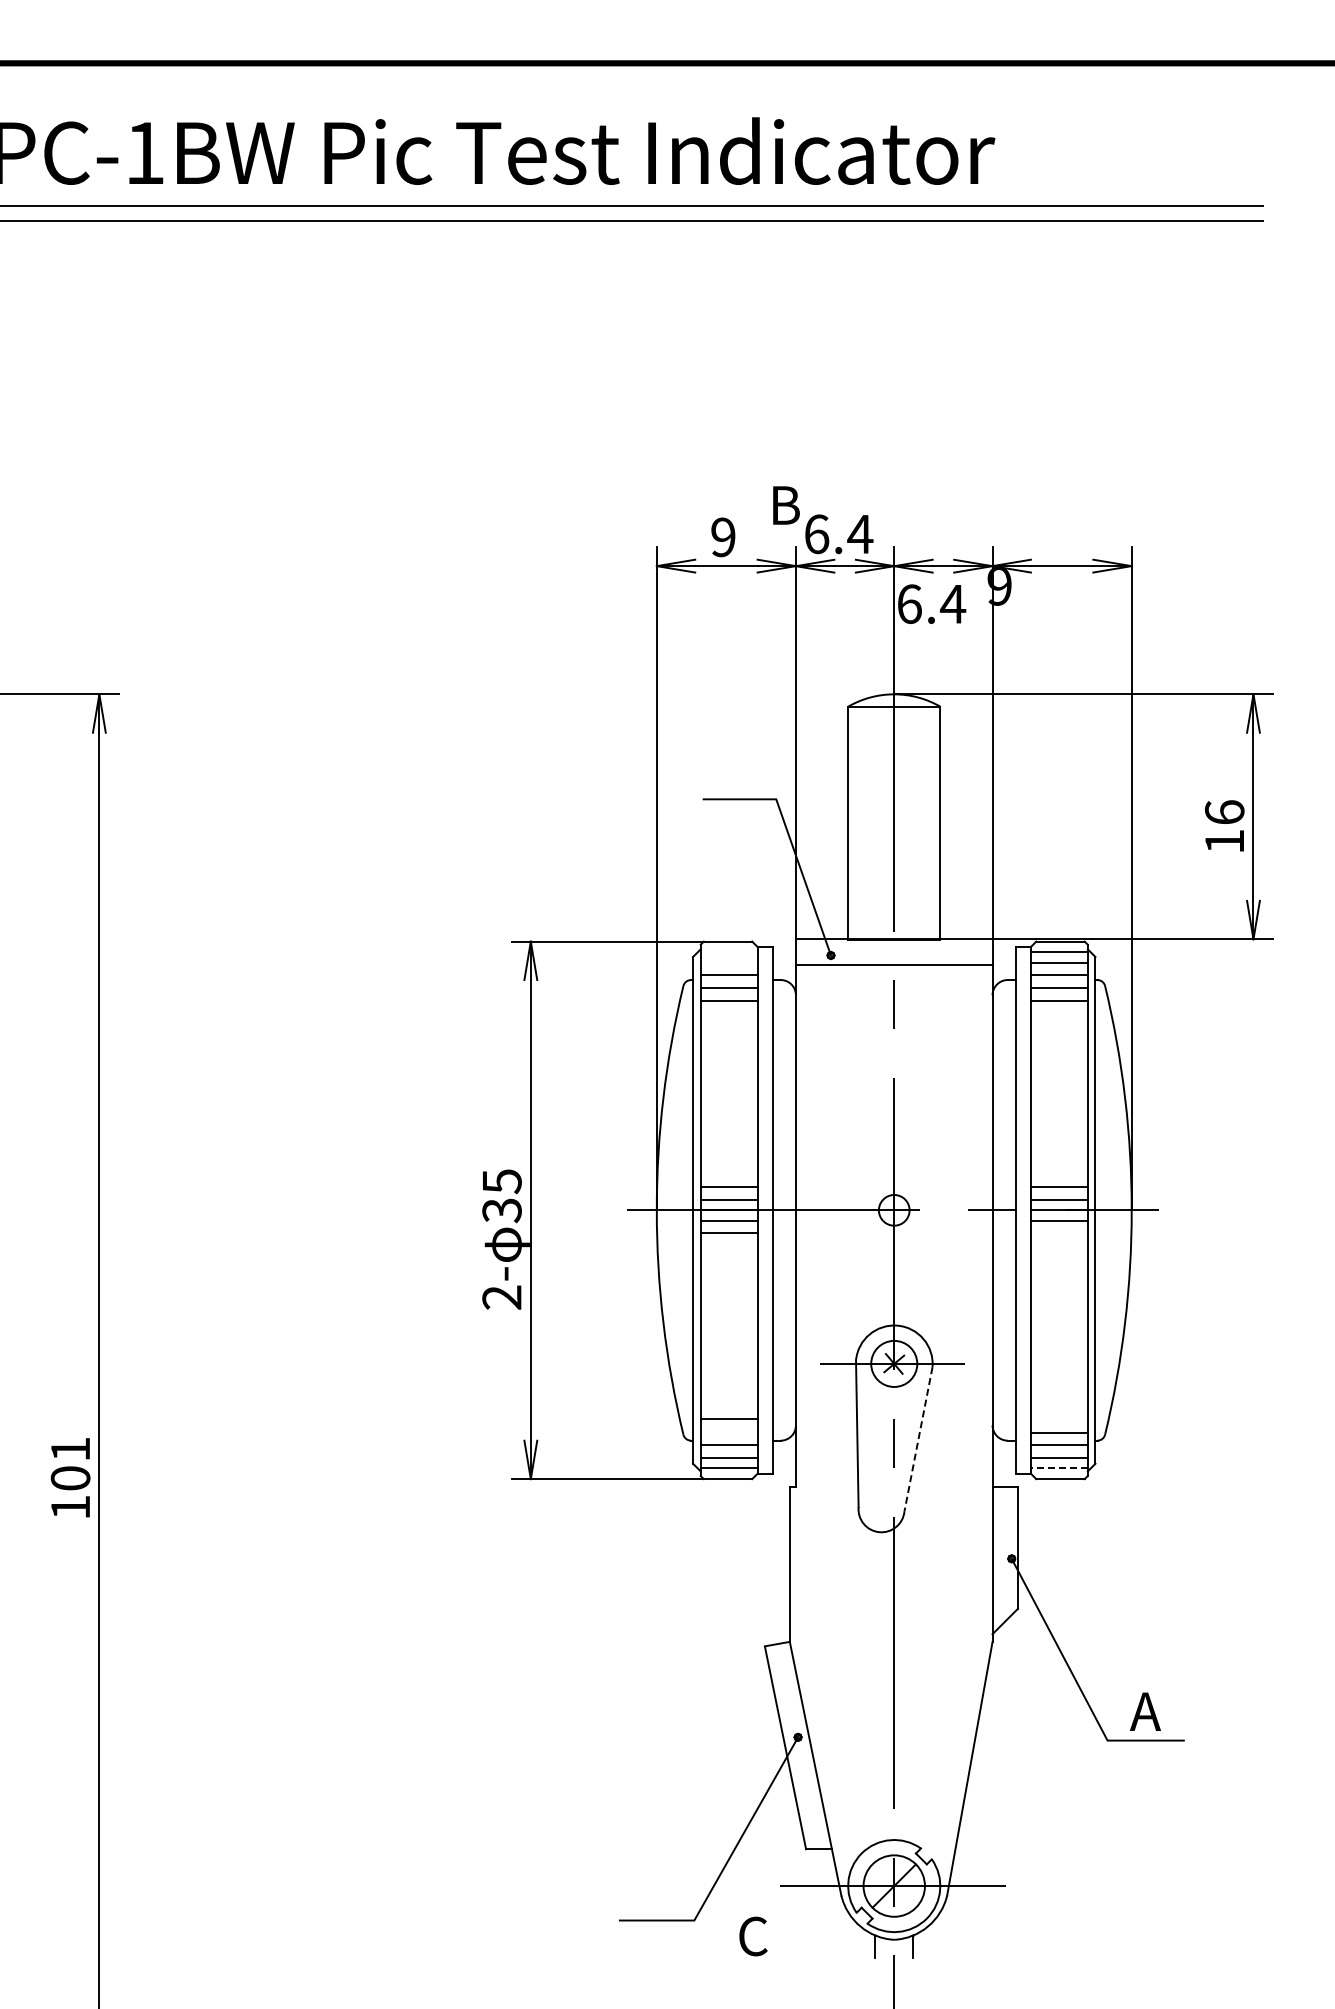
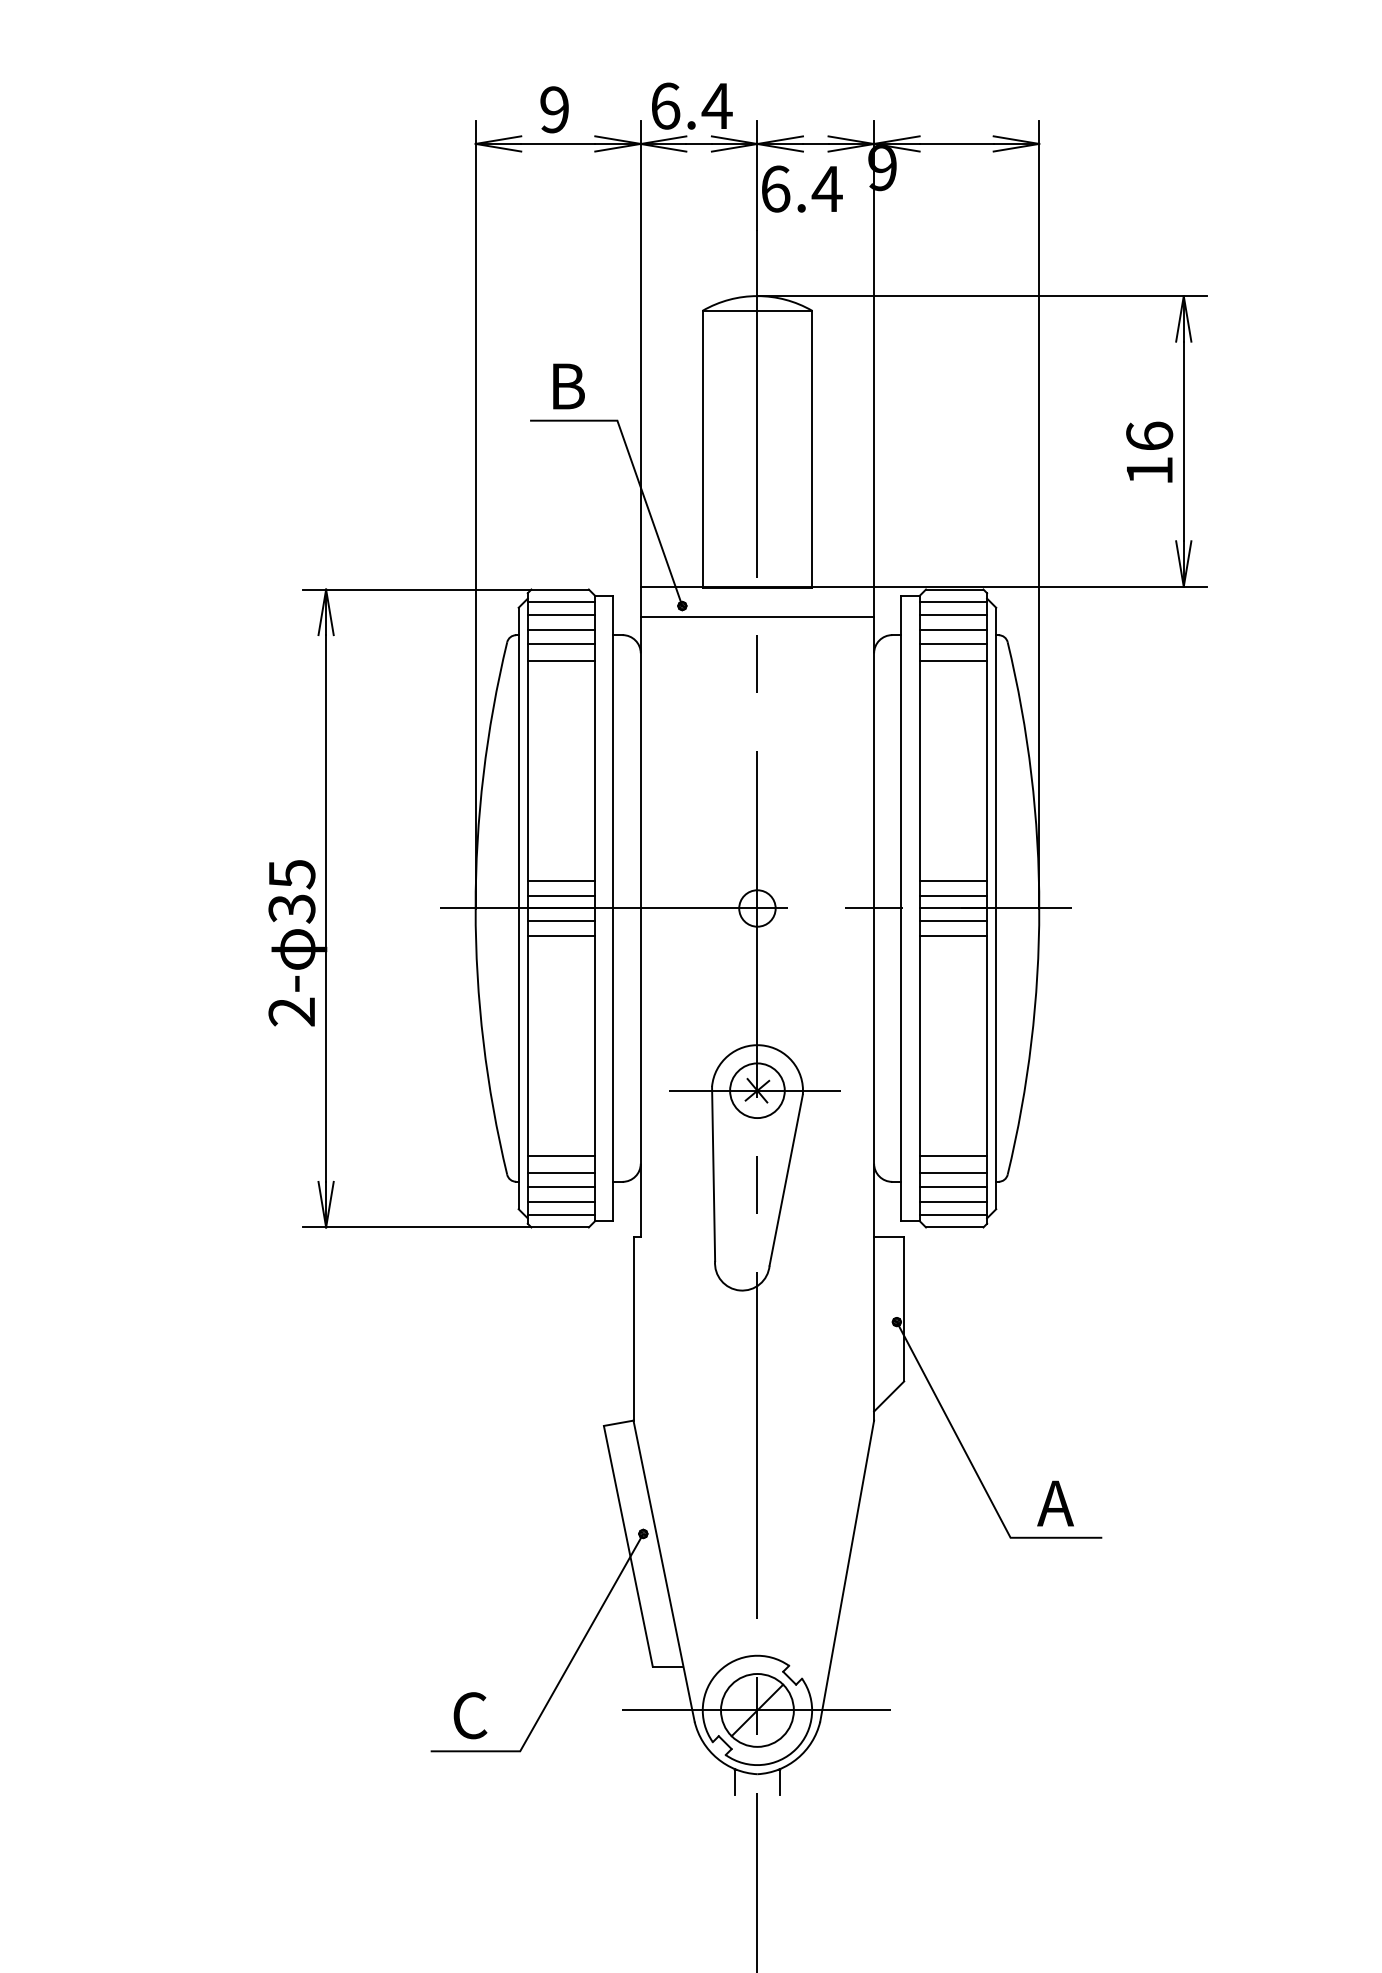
text: (786, 505) -> (569, 386), moved
line: (728, 952) -> (560, 602), added
line: (728, 963) -> (560, 615), added
line: (1058, 1233) -> (952, 935), added
line: (1058, 1419) -> (952, 1156), added
line: (728, 1433) -> (560, 1173), added
line: (918, 1439) -> (786, 1180), dashed -> solid
line: (1058, 1468) -> (952, 1214), dashed -> solid
text: (753, 1936) -> (470, 1715), moved

